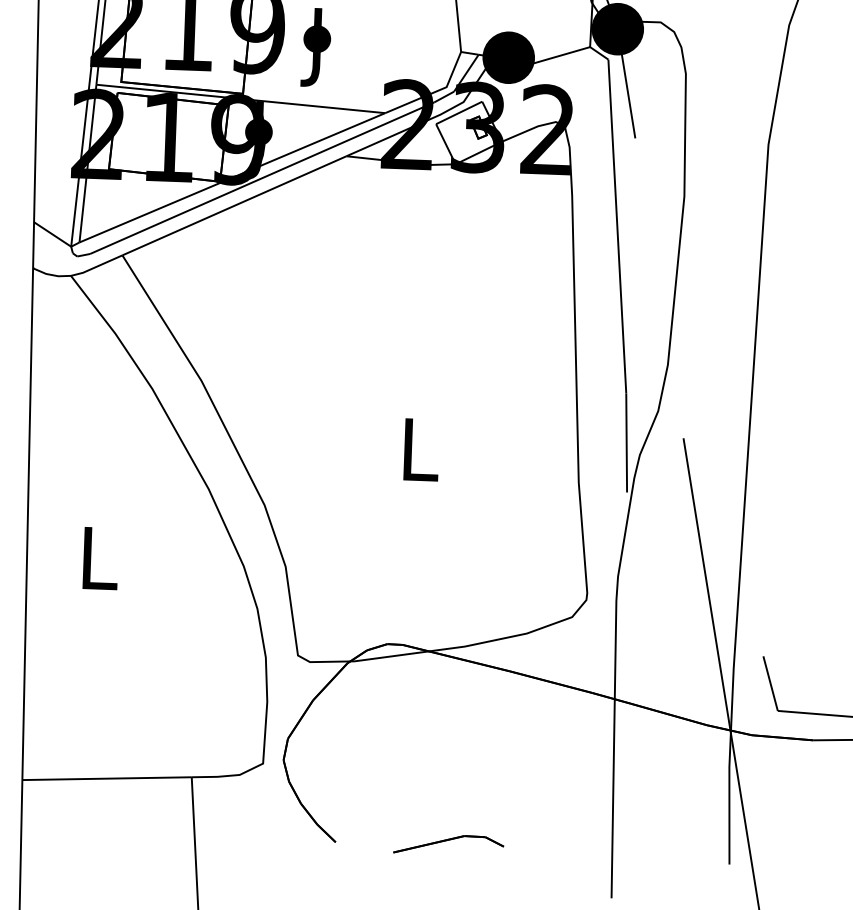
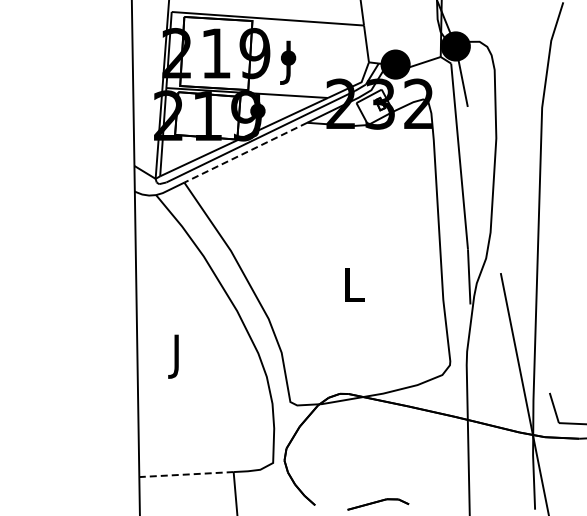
line: (233, 205) -> (245, 152), solid -> dashed
text: (98, 566) -> (177, 356), L -> J
line: (107, 778) -> (186, 474), solid -> dashed

